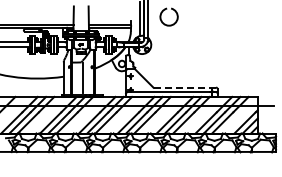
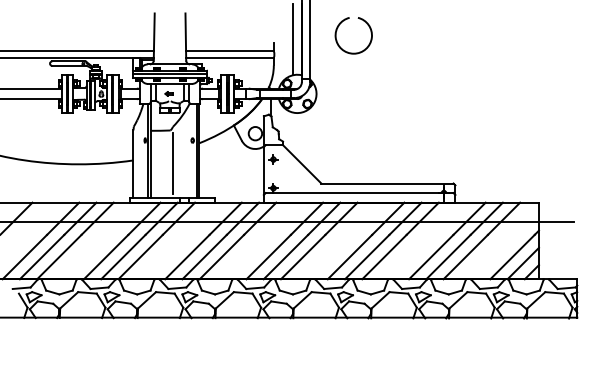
line: (185, 87) -> (388, 182), dashed -> solid

